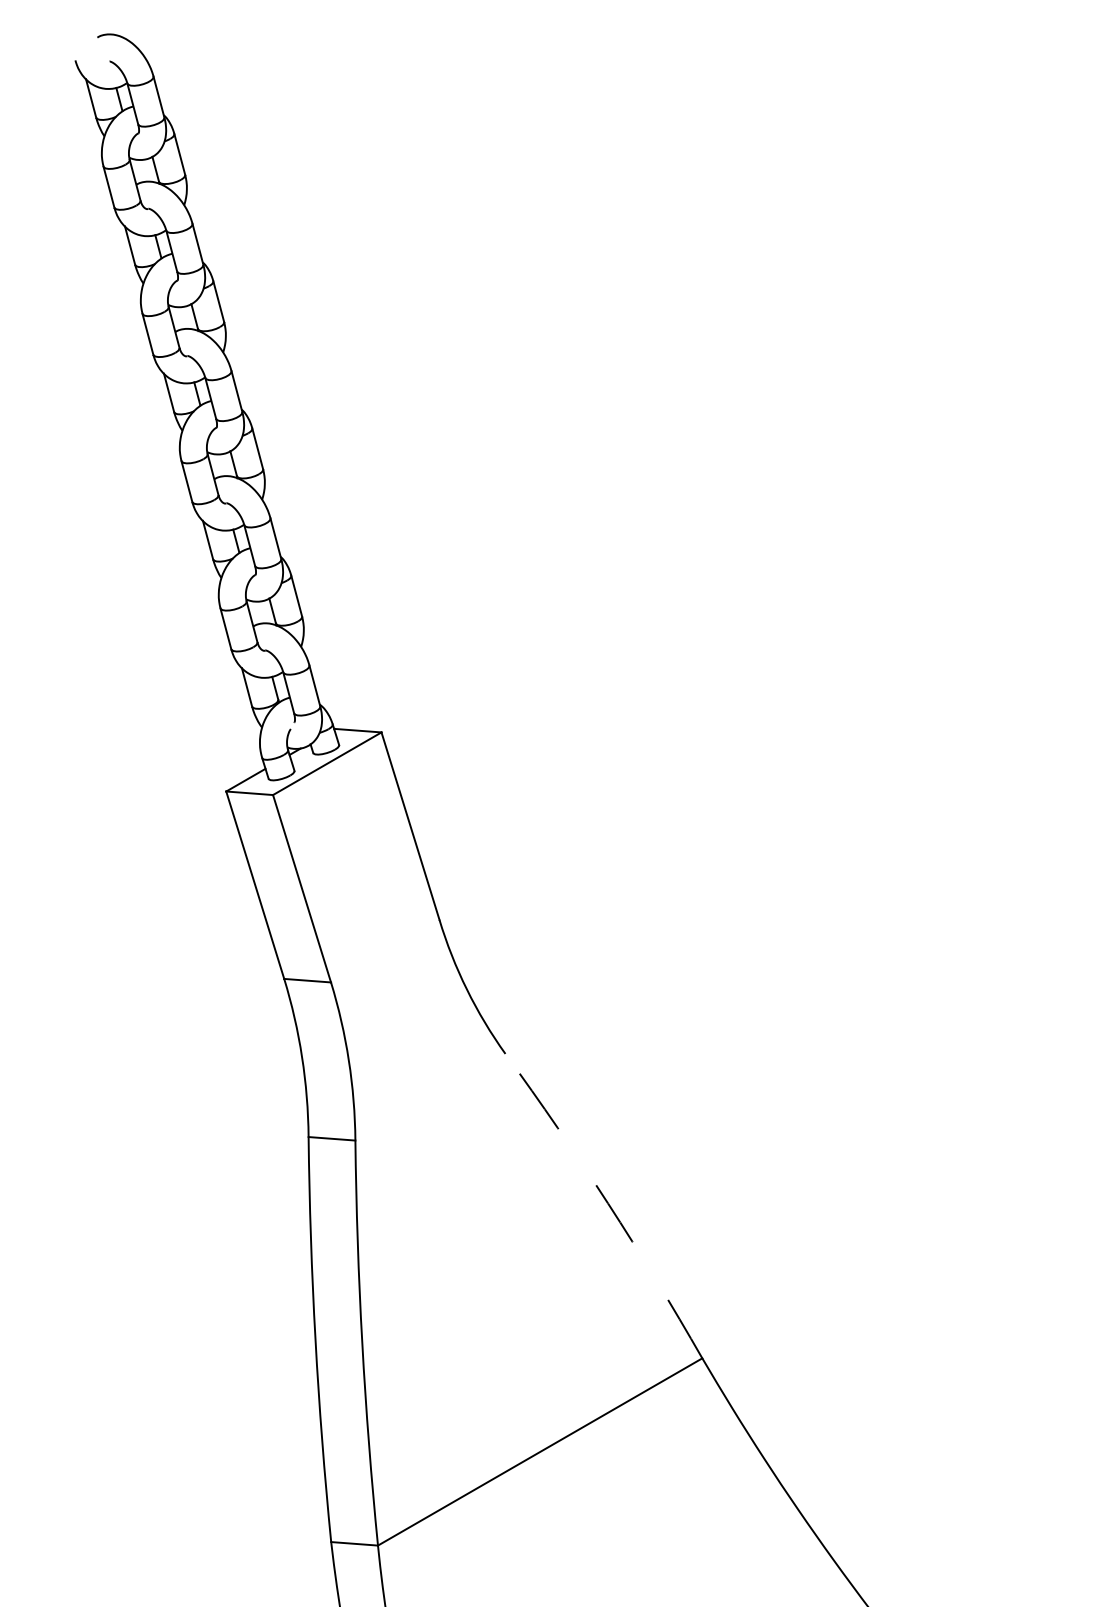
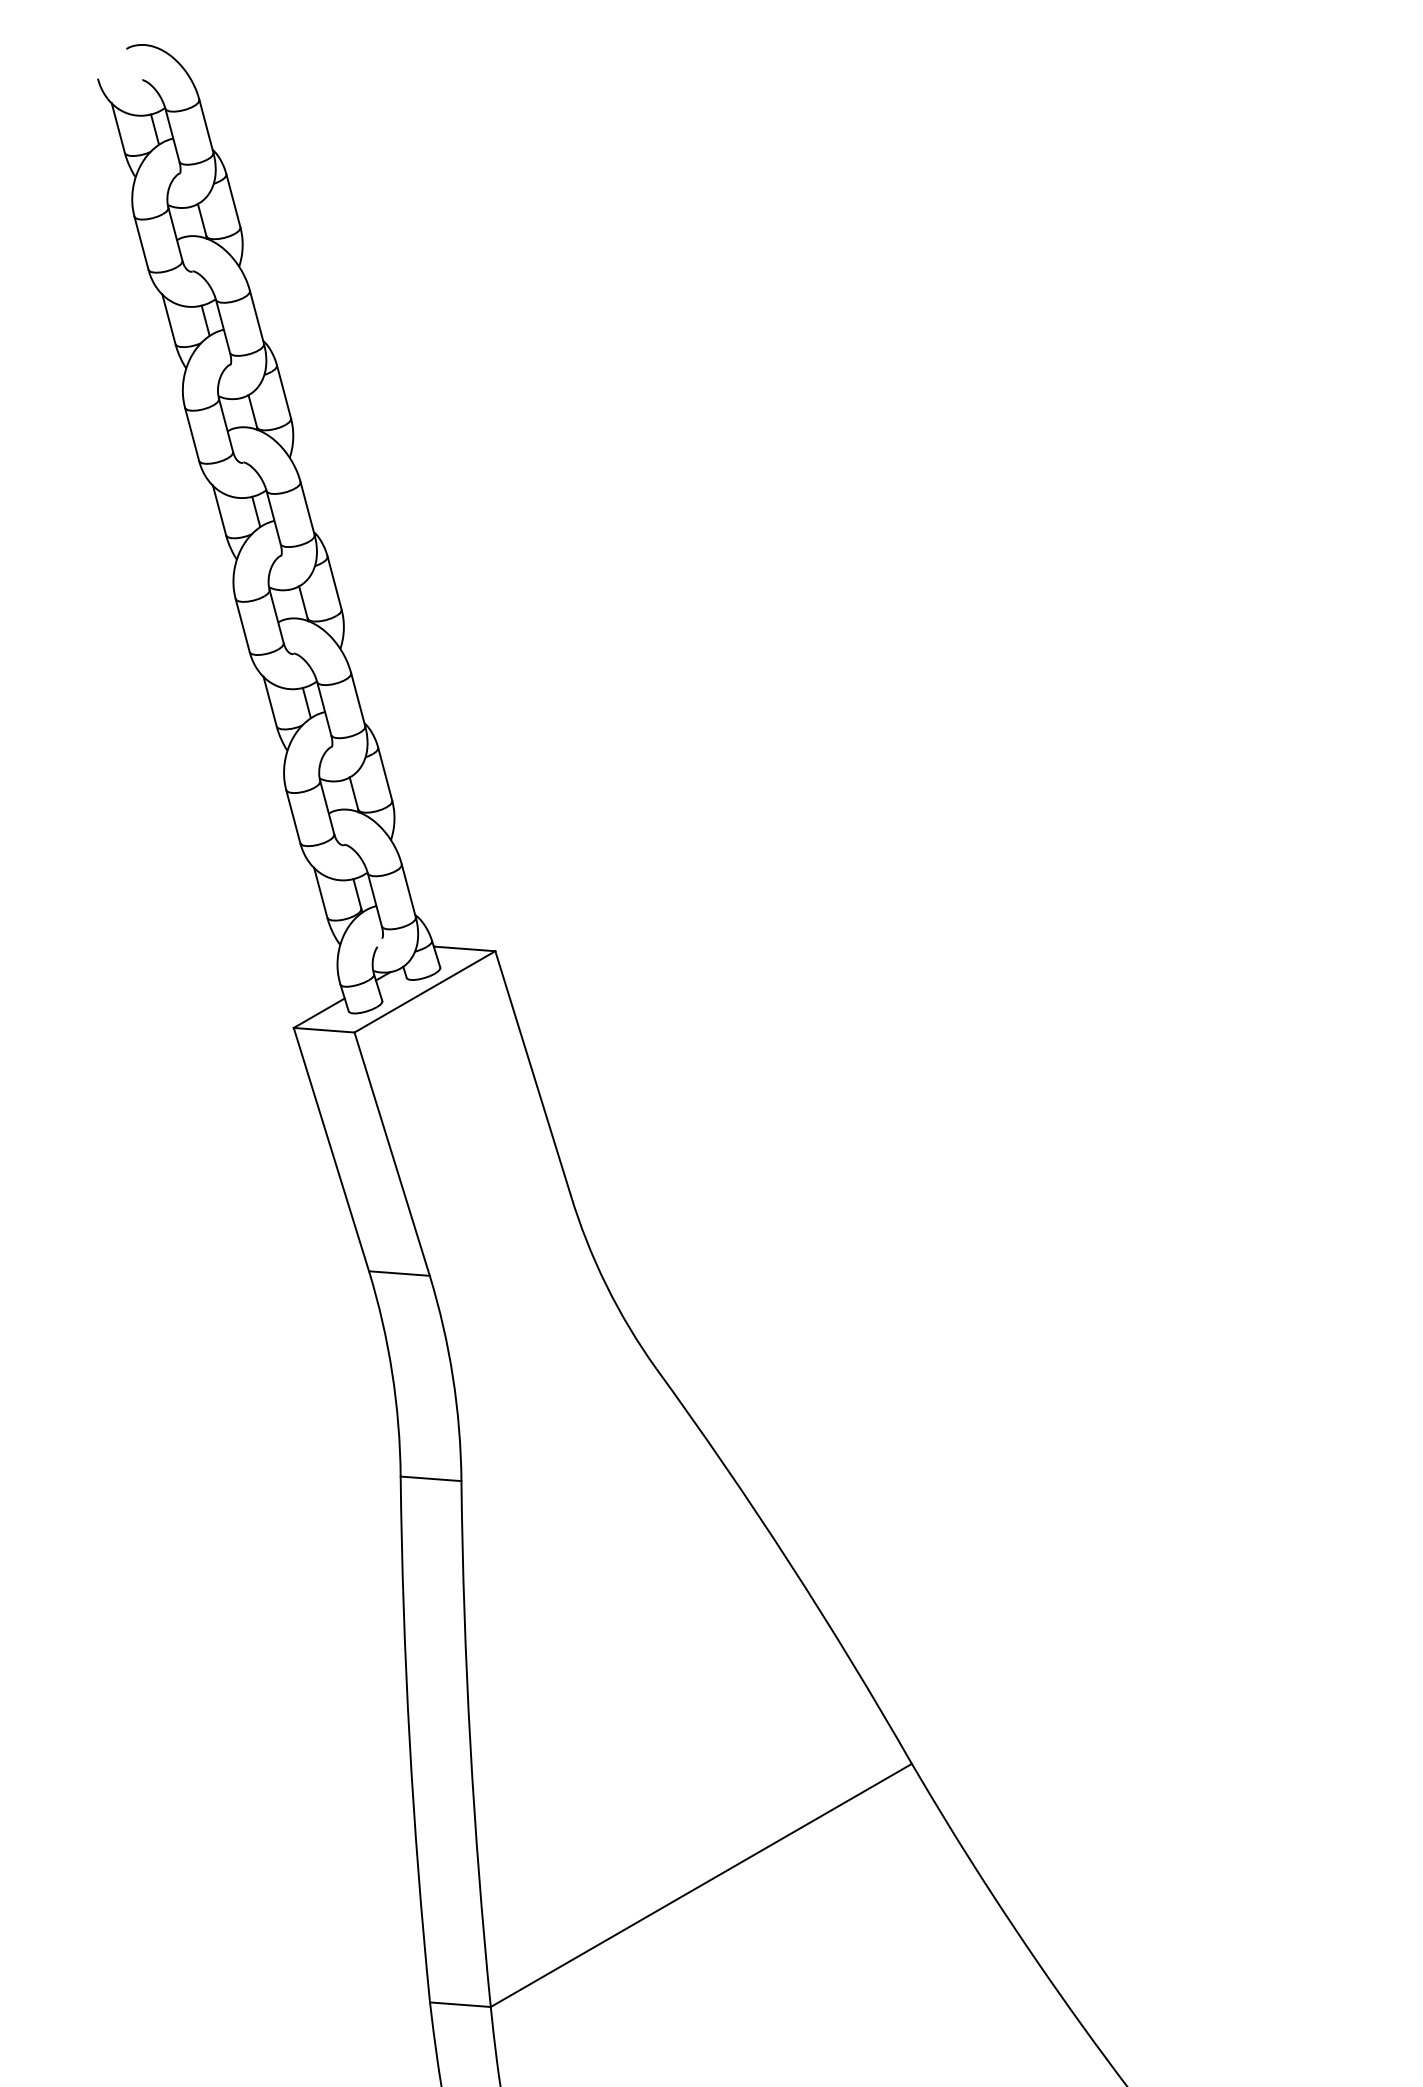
arc: (608, 1203) -> (789, 1562), dashed -> solid

